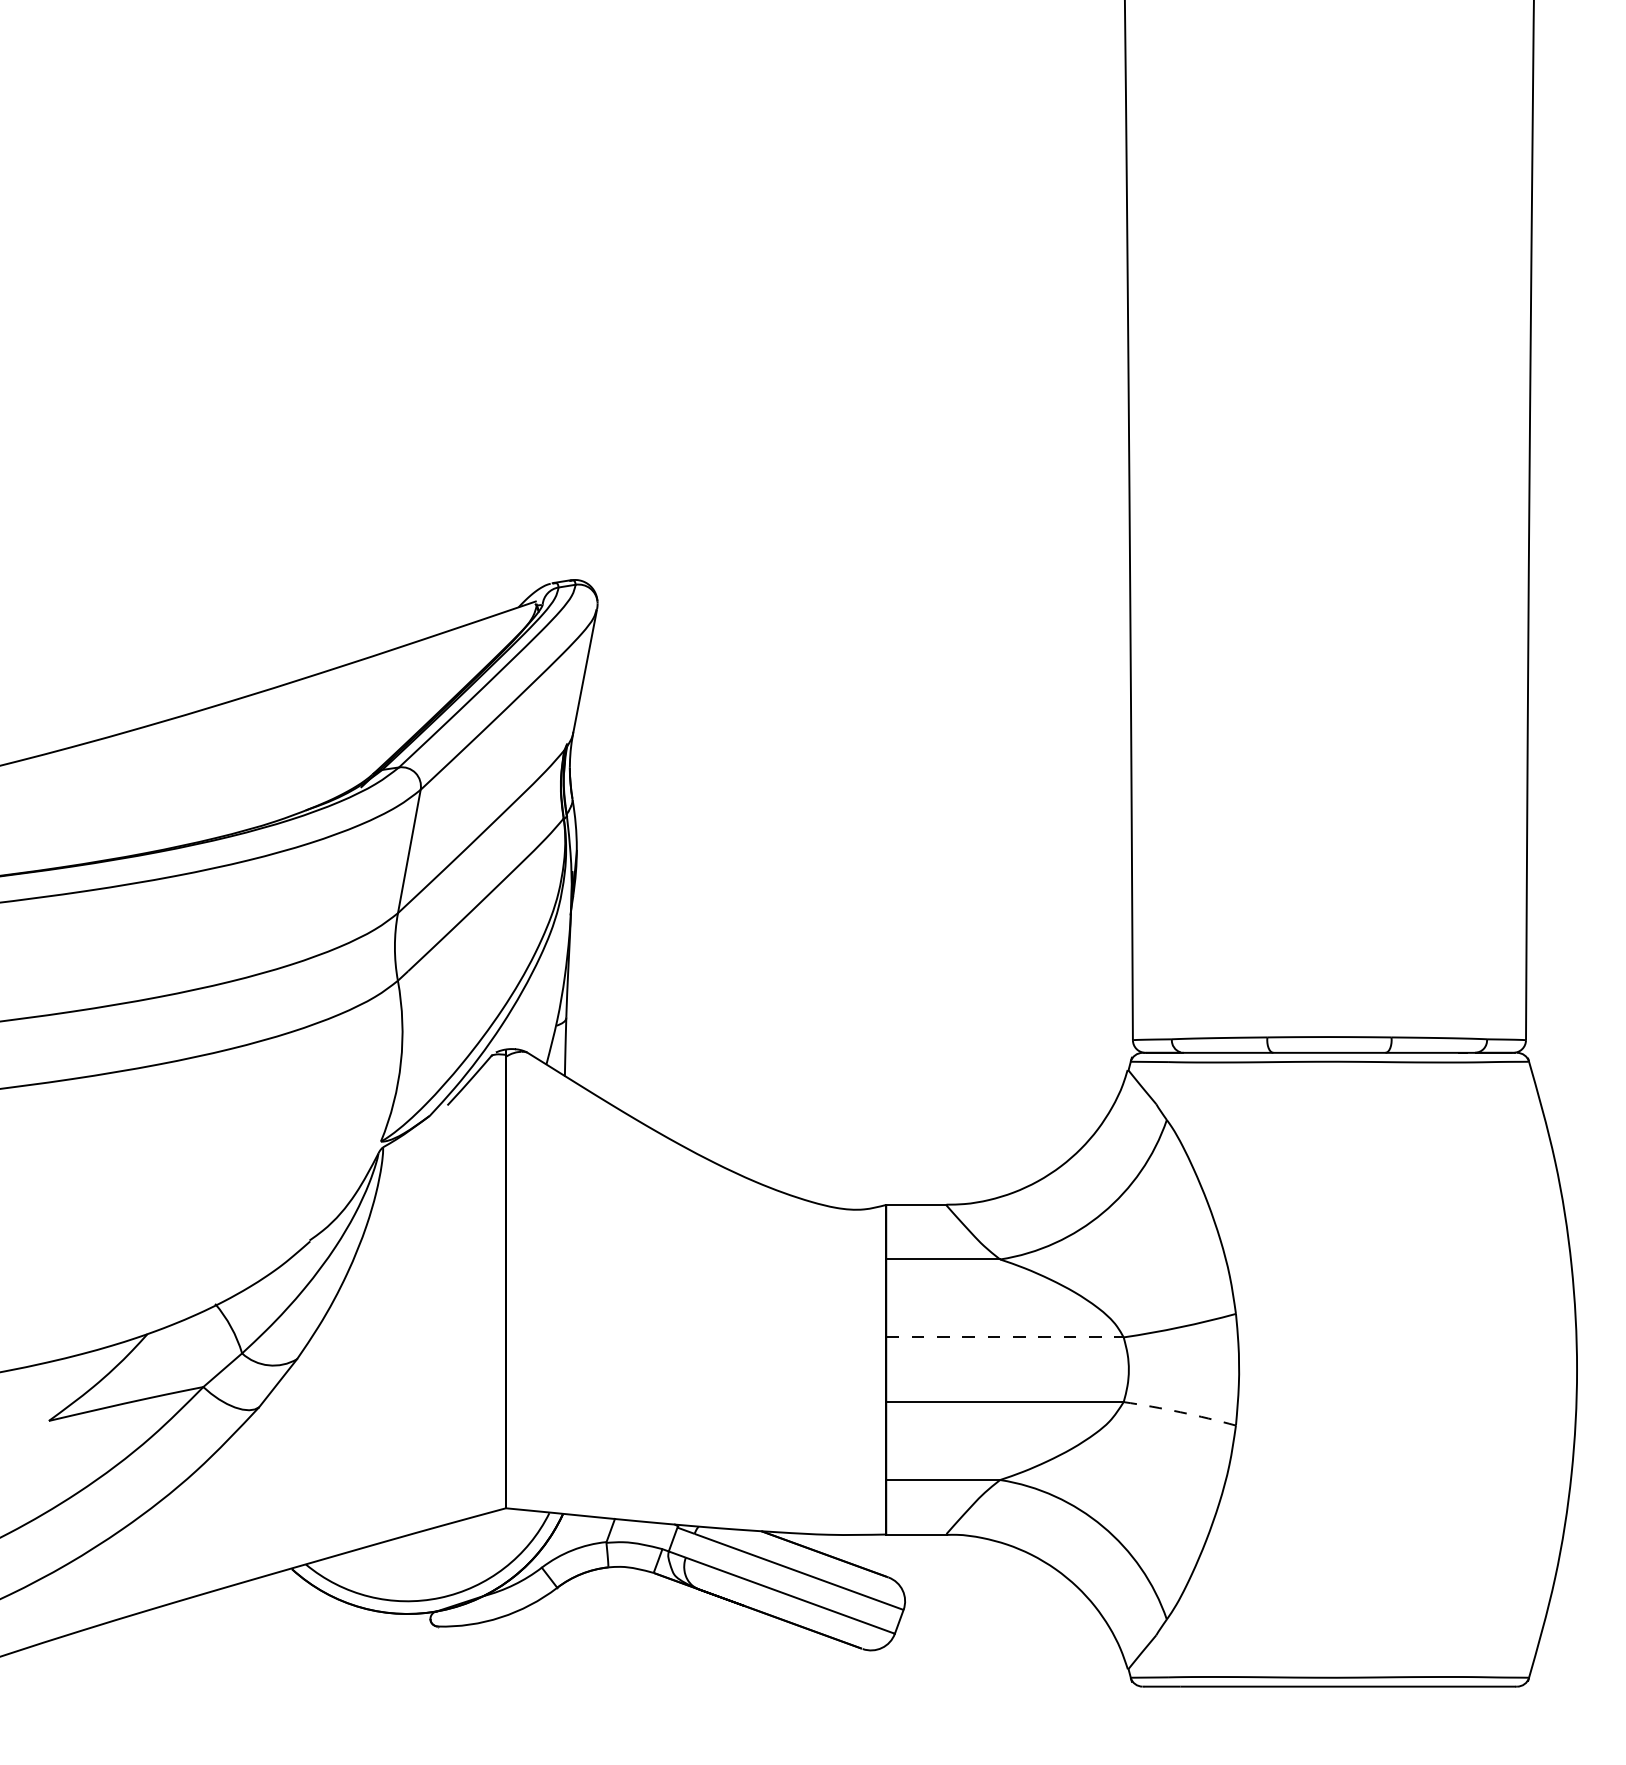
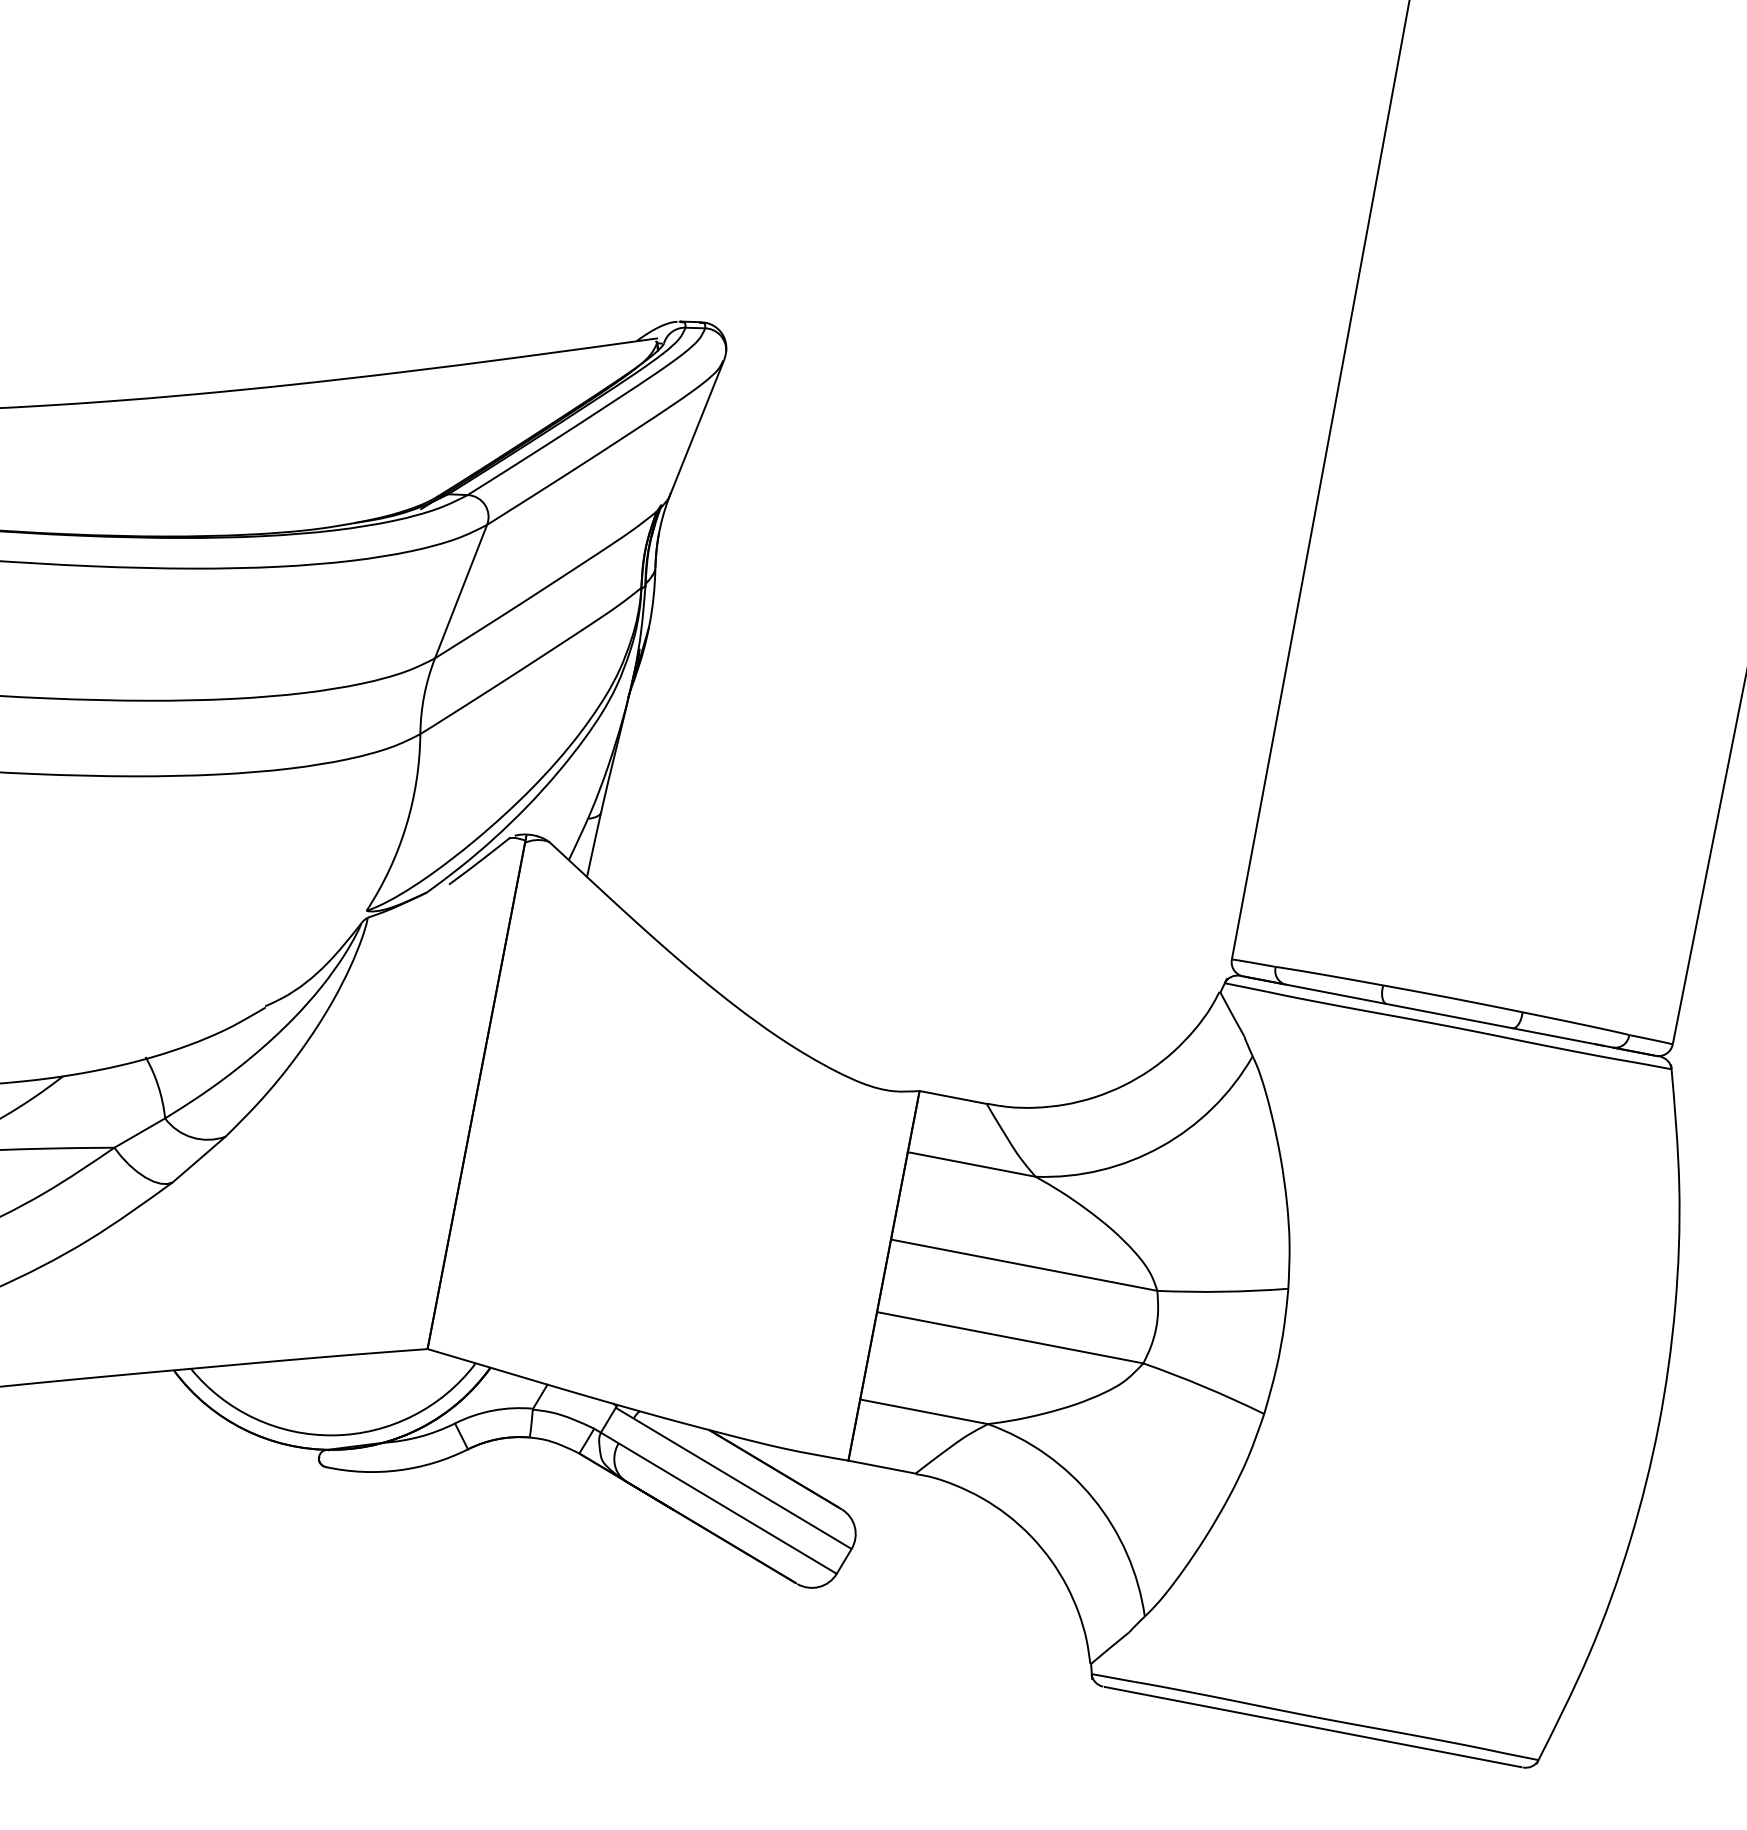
line: (1004, 1337) -> (1023, 1265), dashed -> solid
arc: (1180, 1412) -> (1204, 1387), dashed -> solid

